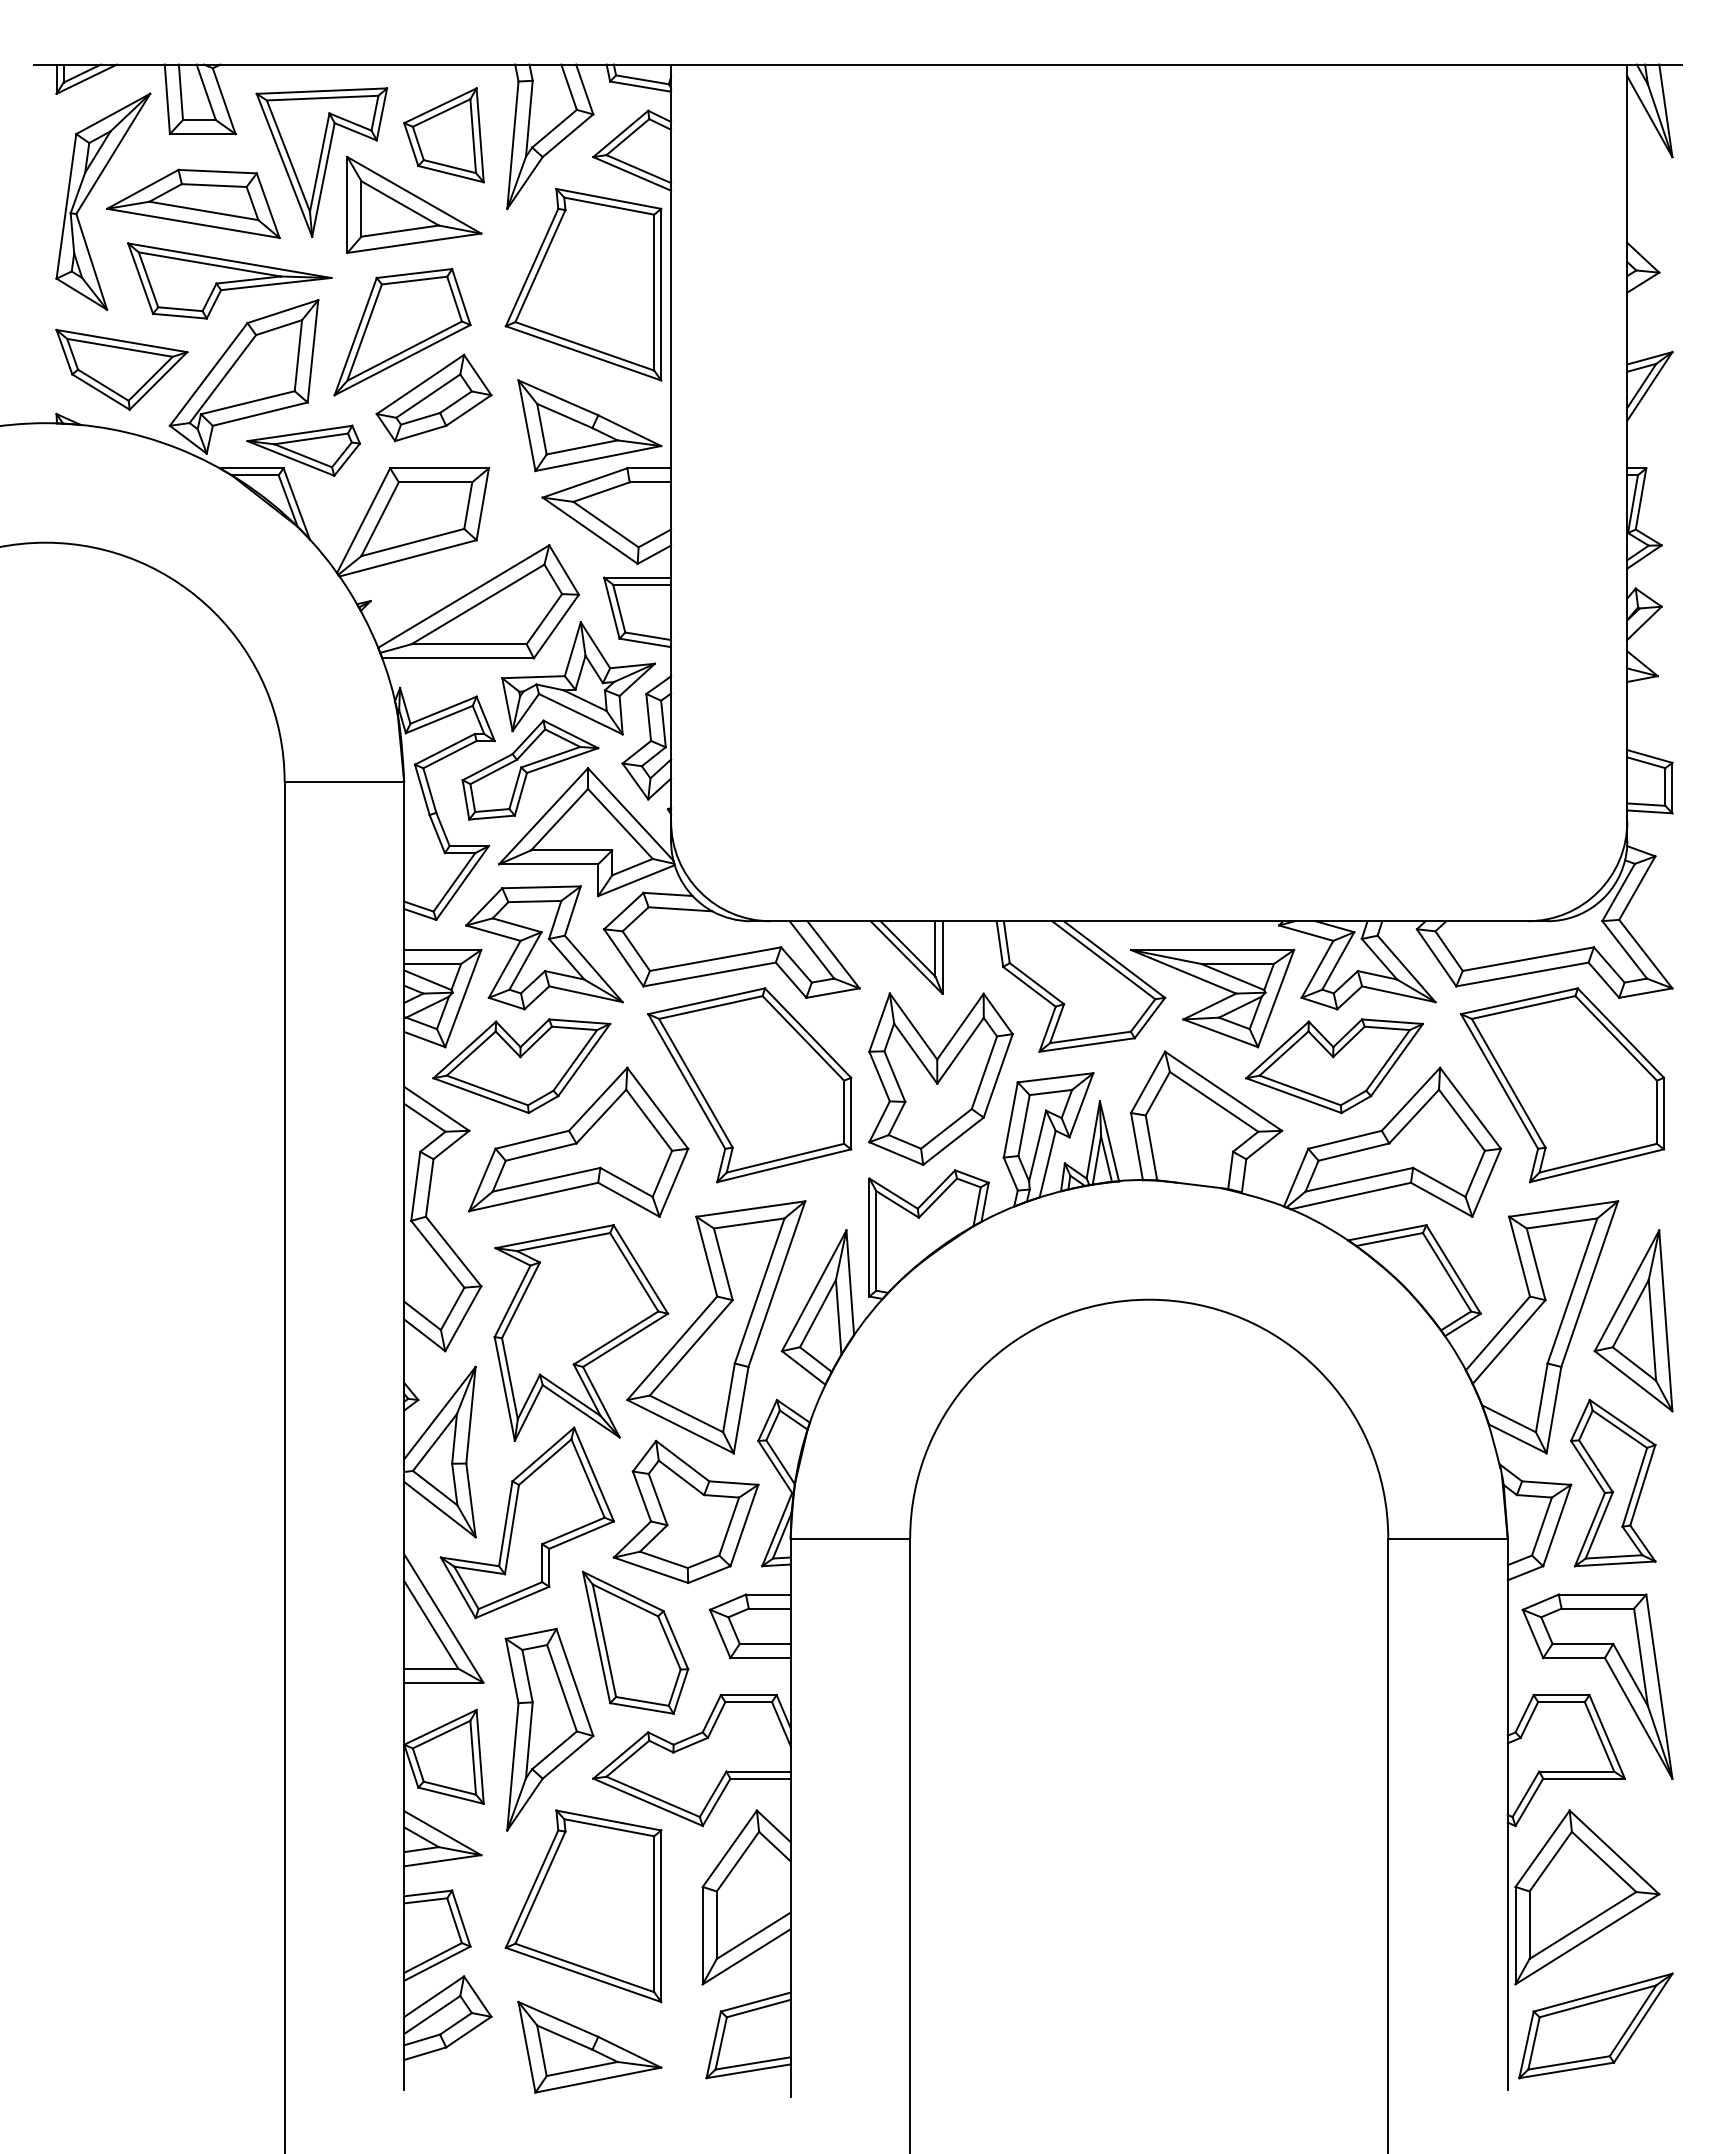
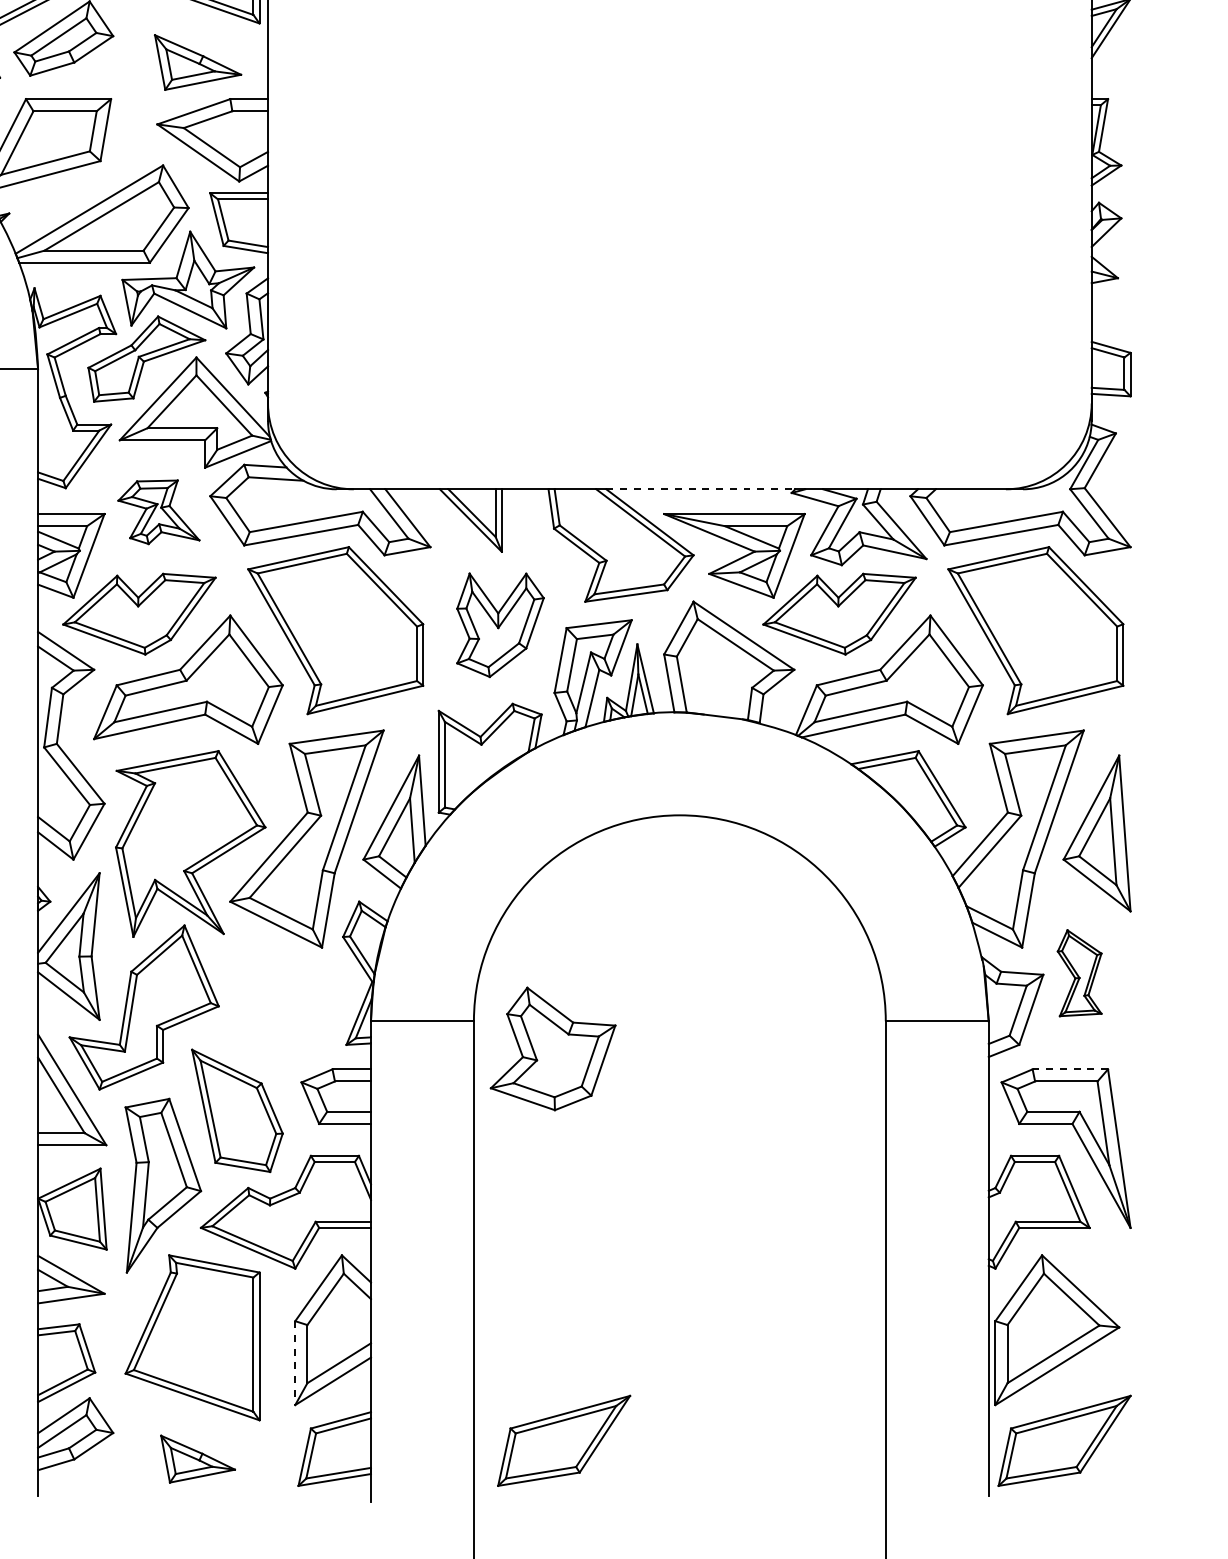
part: (589, 425) -> (197, 62), size x0.7
line: (1173, 921) -> (700, 489), solid -> dashed
part: (544, 947) -> (158, 511), size x0.6
part: (940, 1078) -> (500, 624), size x0.7
part: (1613, 1482) -> (1079, 972), size x0.6
part: (685, 1511) -> (552, 1048), moved
line: (1602, 1594) -> (1070, 1069), solid -> dashed
line: (702, 1935) -> (295, 1362), solid -> dashed
part: (1014, 2025) -> (563, 1440), added
part: (589, 2046) -> (197, 1458), size x0.6

